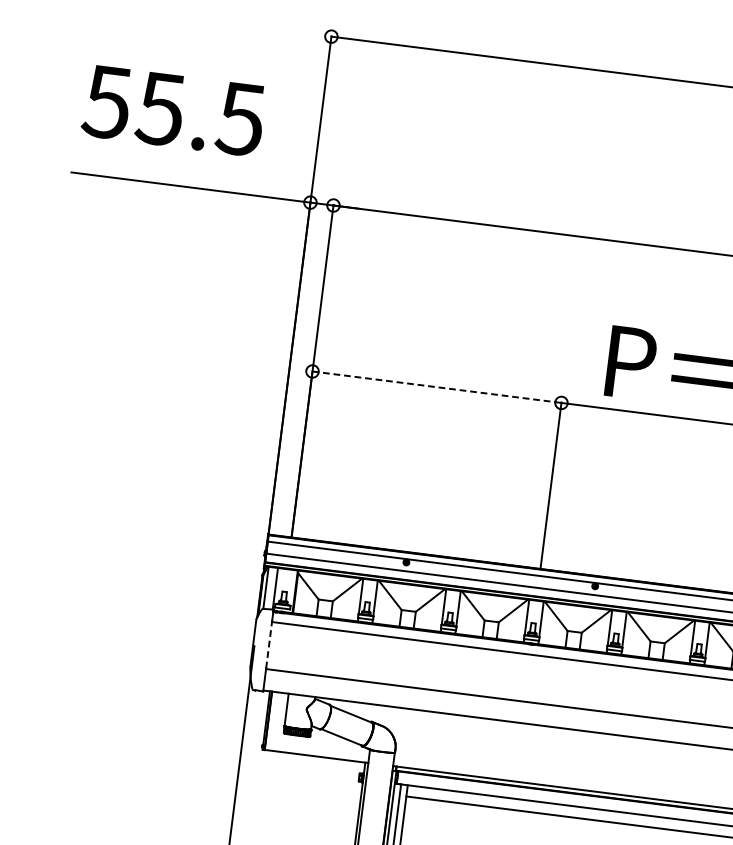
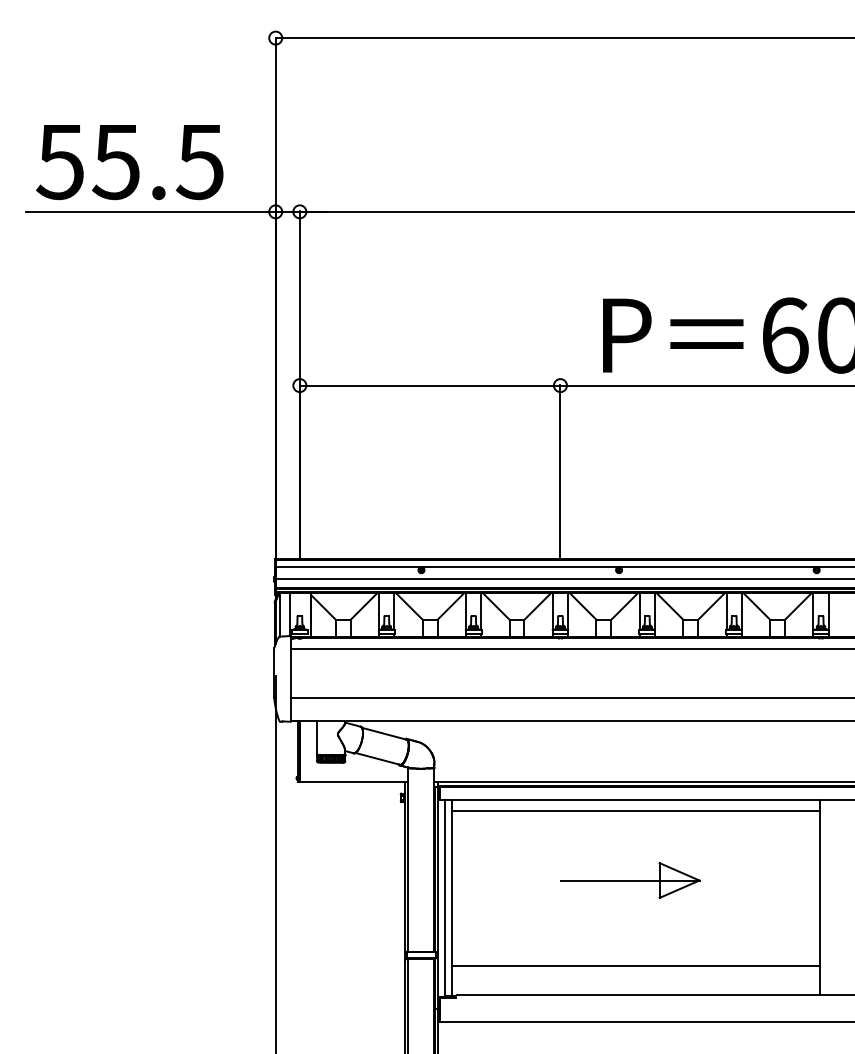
text: (173, 111) -> (129, 162), moved
line: (437, 387) -> (430, 385), dashed -> solid
line: (268, 644) -> (290, 672), dashed -> solid

